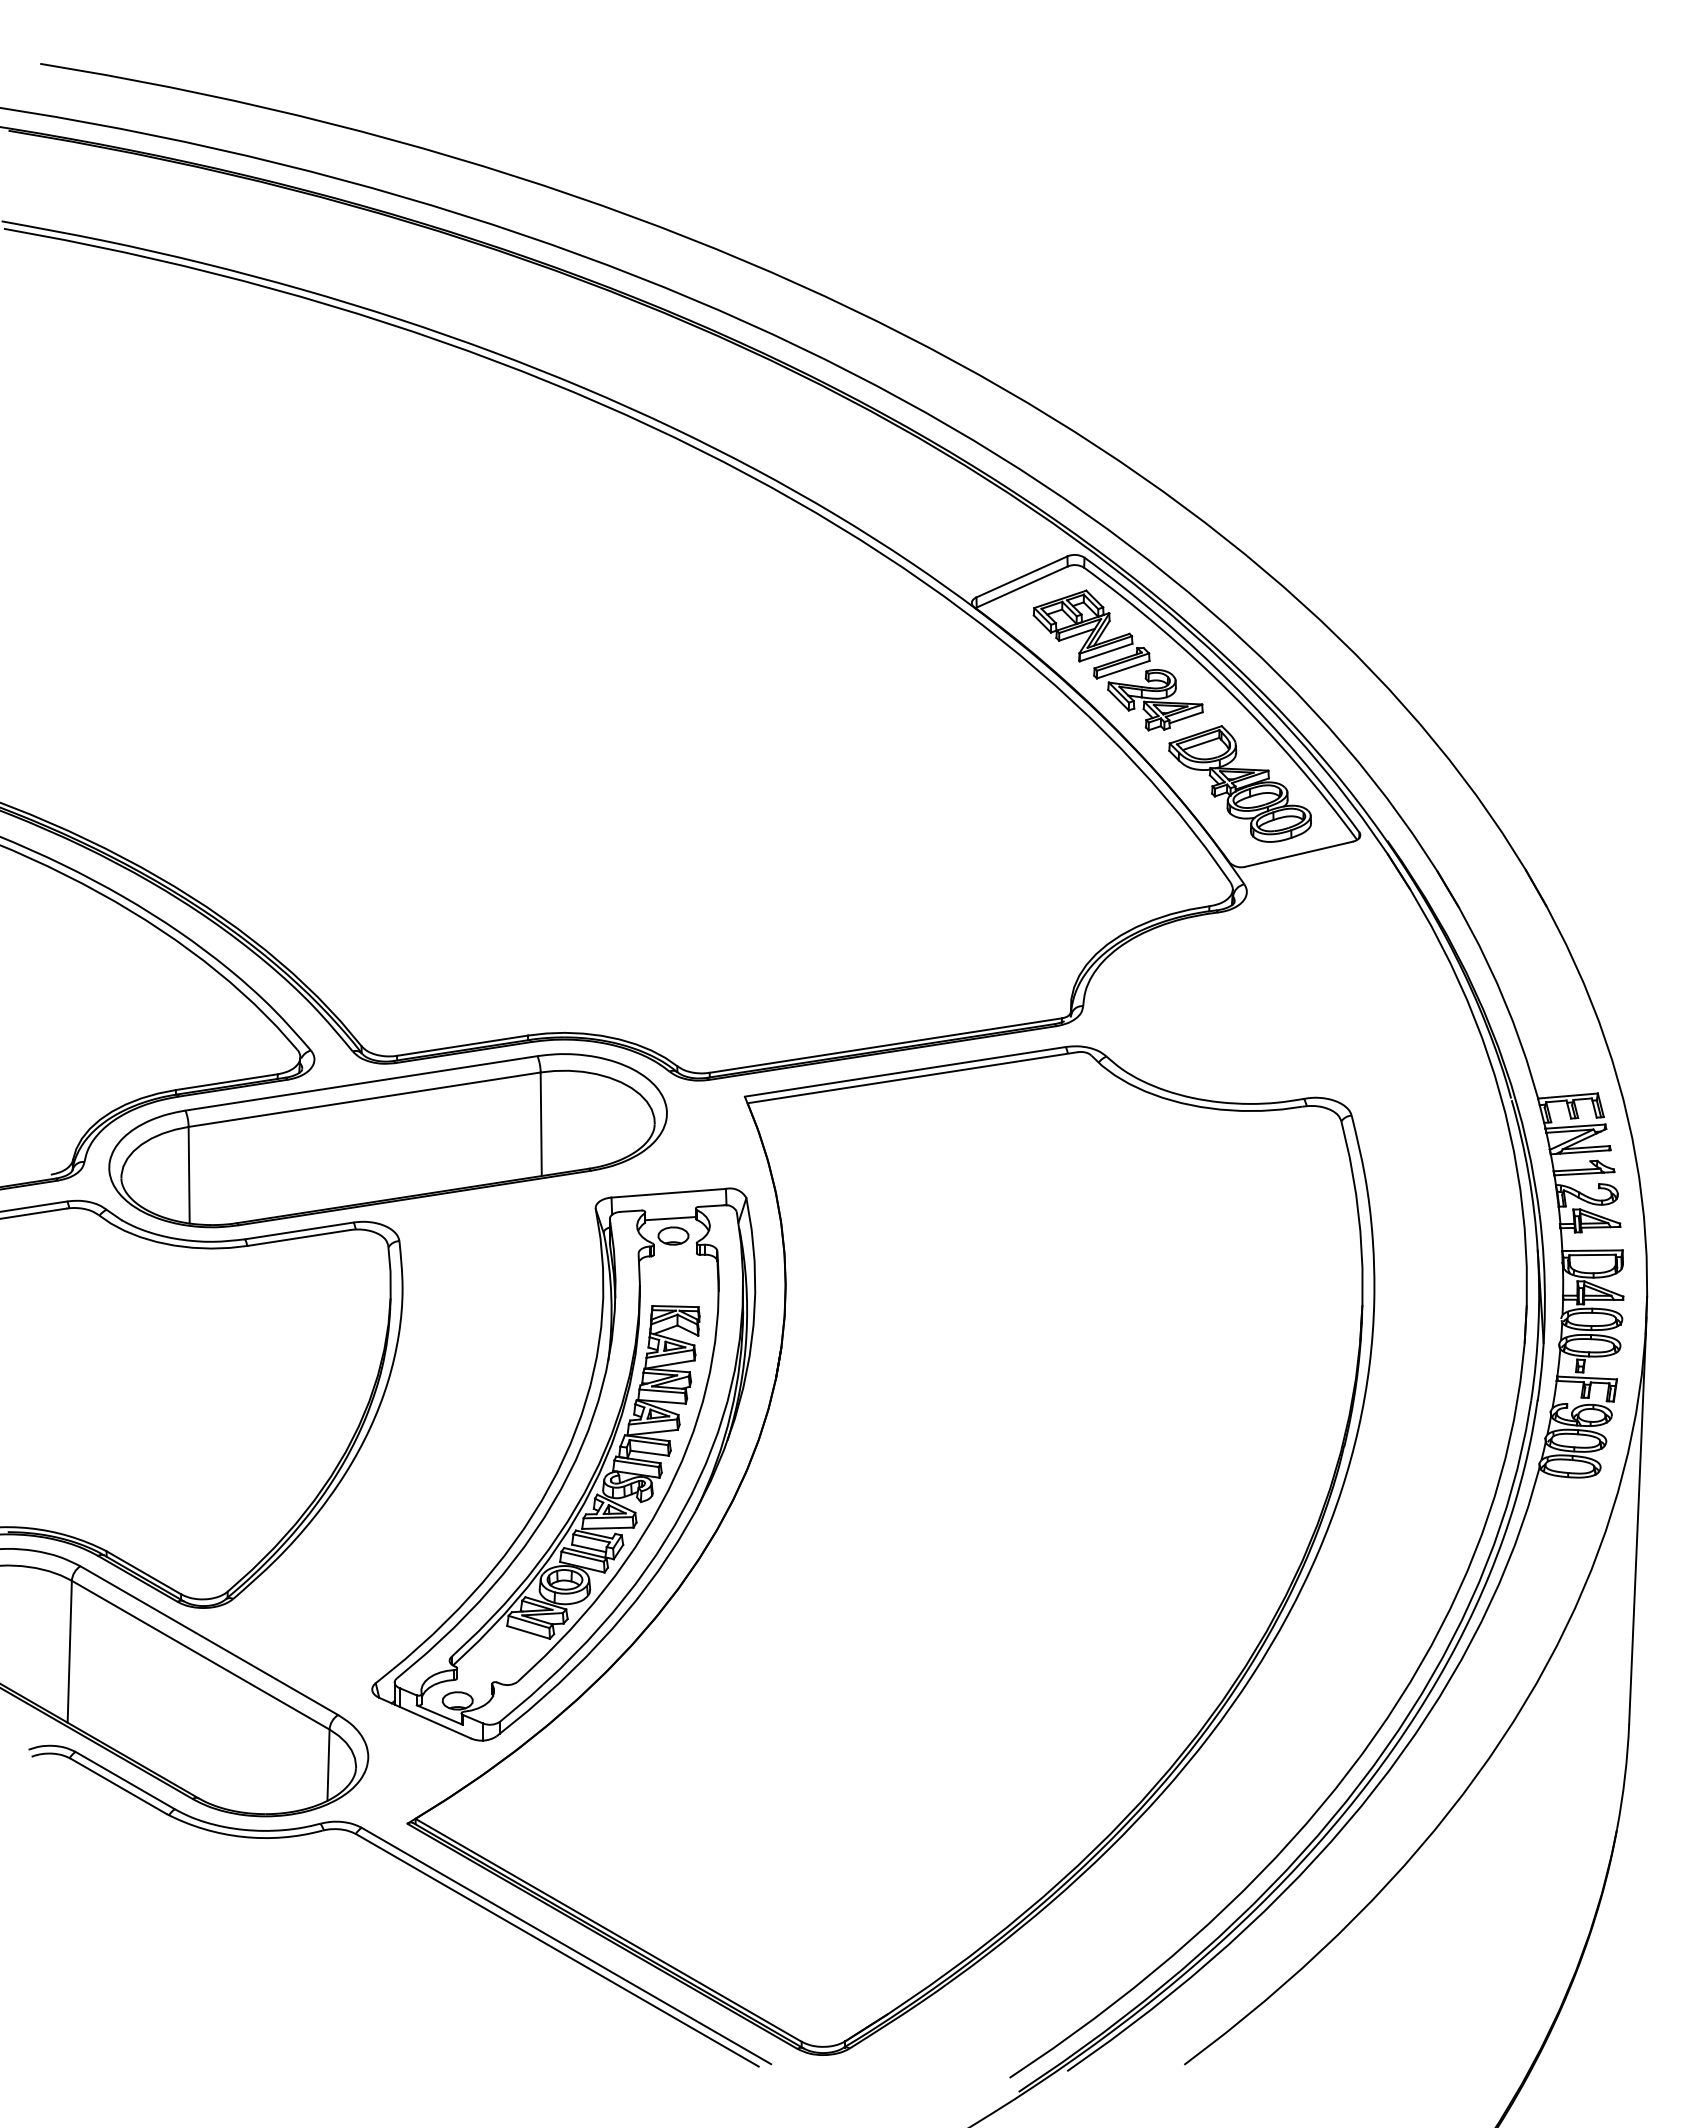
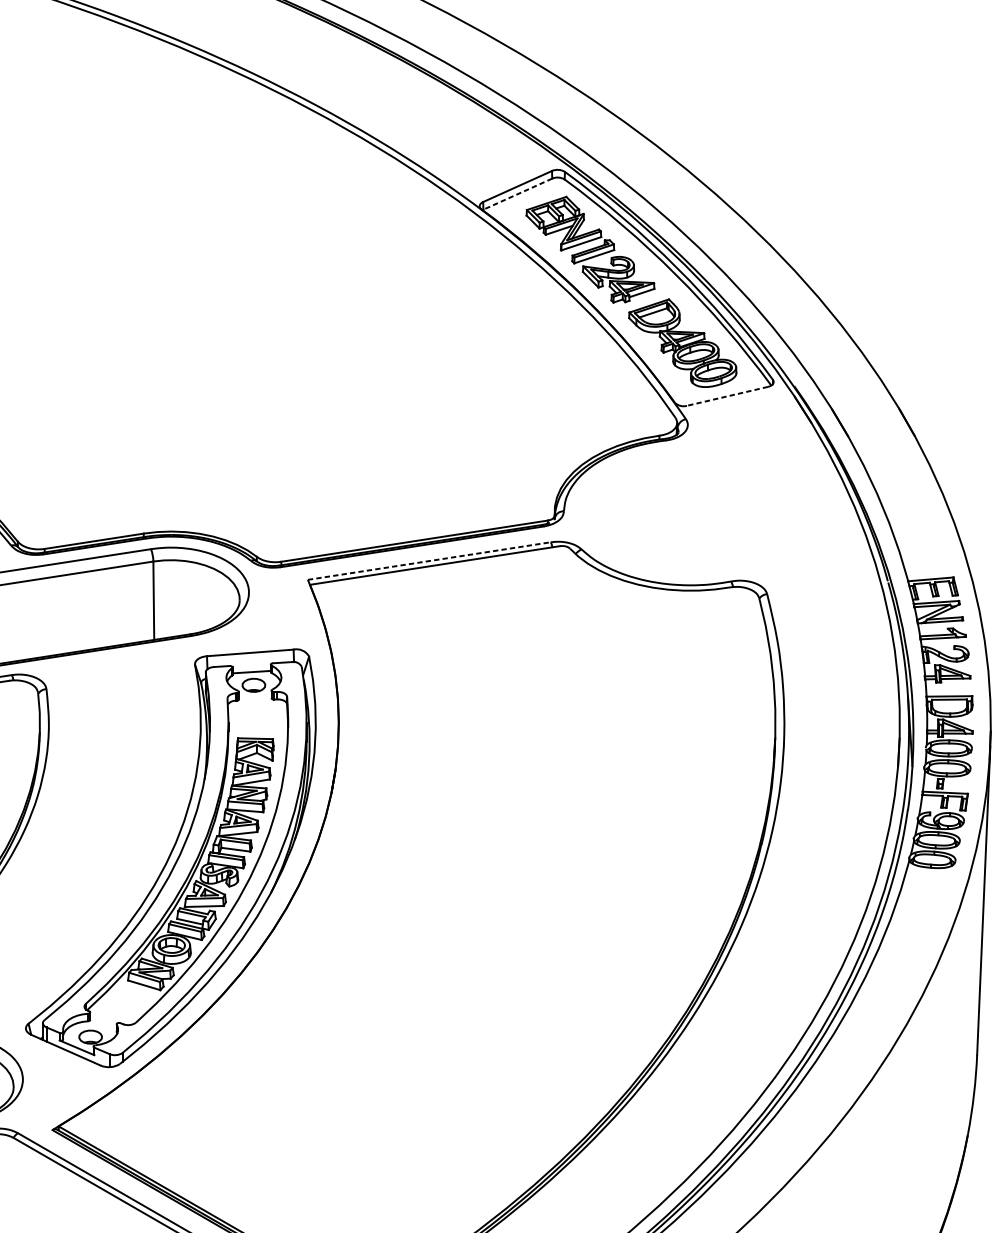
line: (1022, 587) -> (518, 194), solid -> dashed
line: (1299, 854) -> (727, 396), solid -> dashed
line: (905, 1071) -> (429, 560), solid -> dashed

